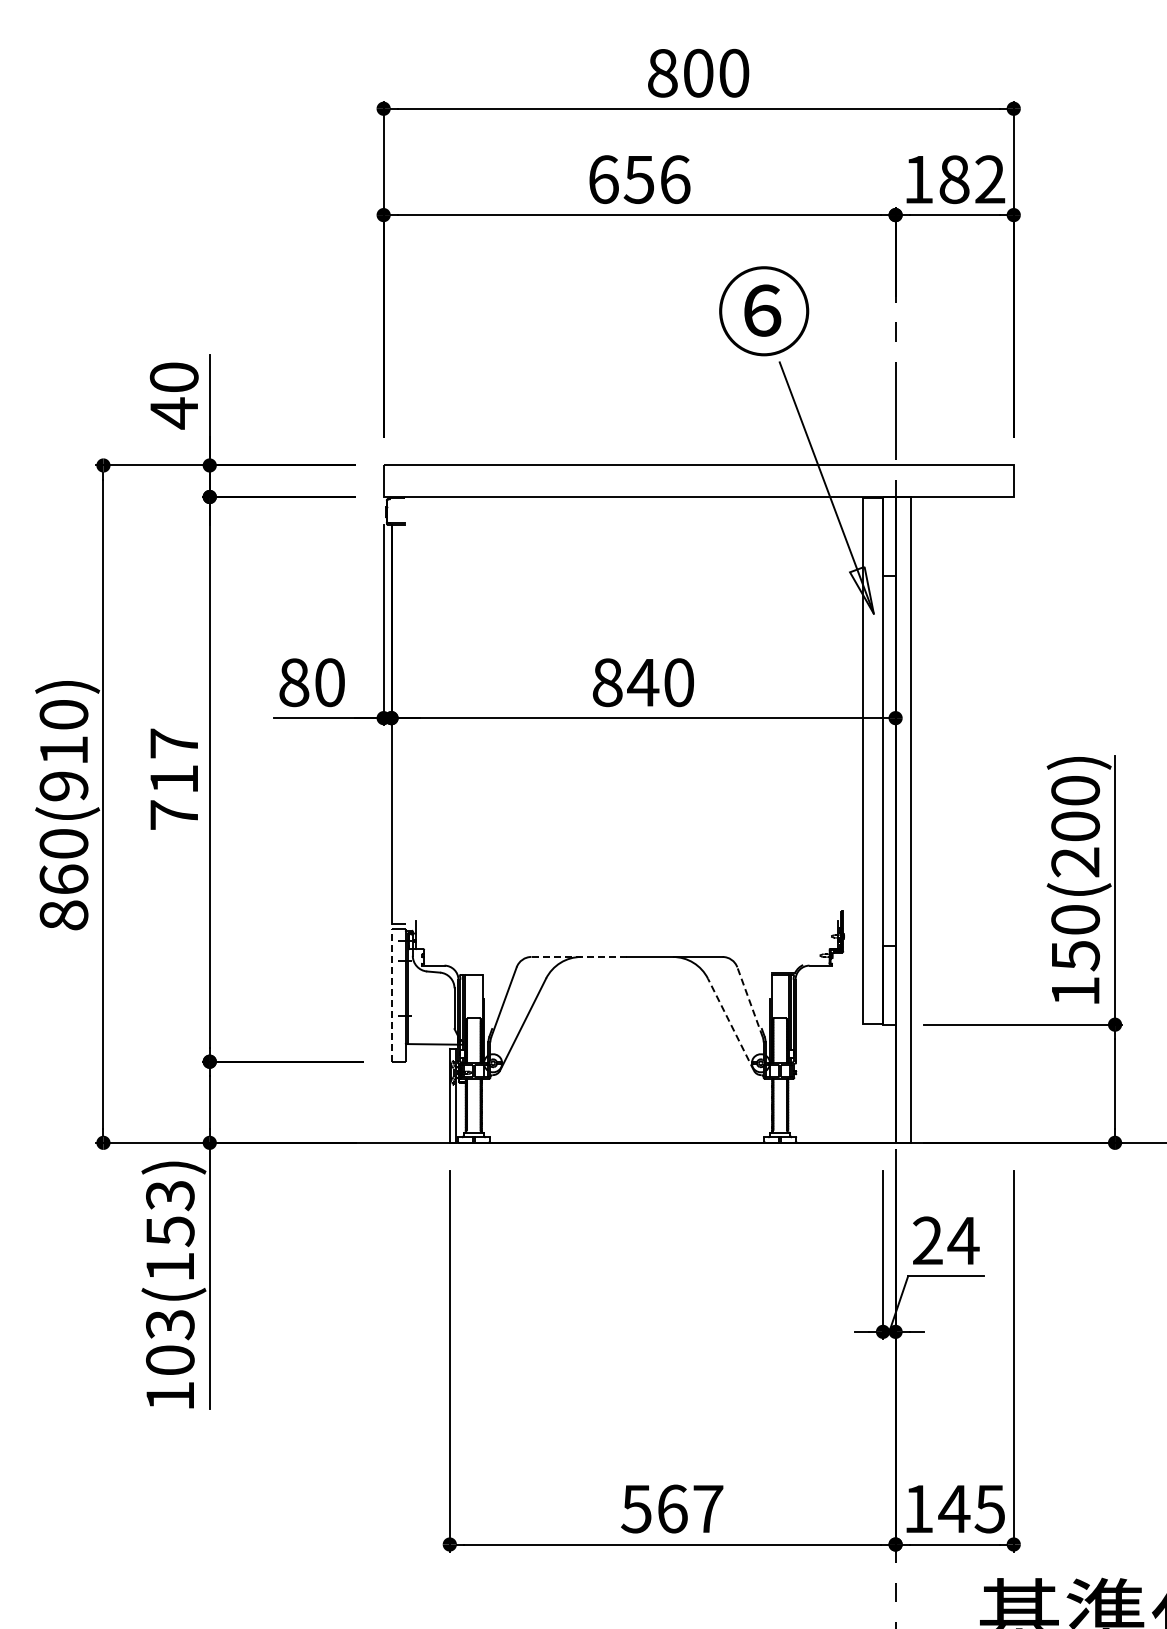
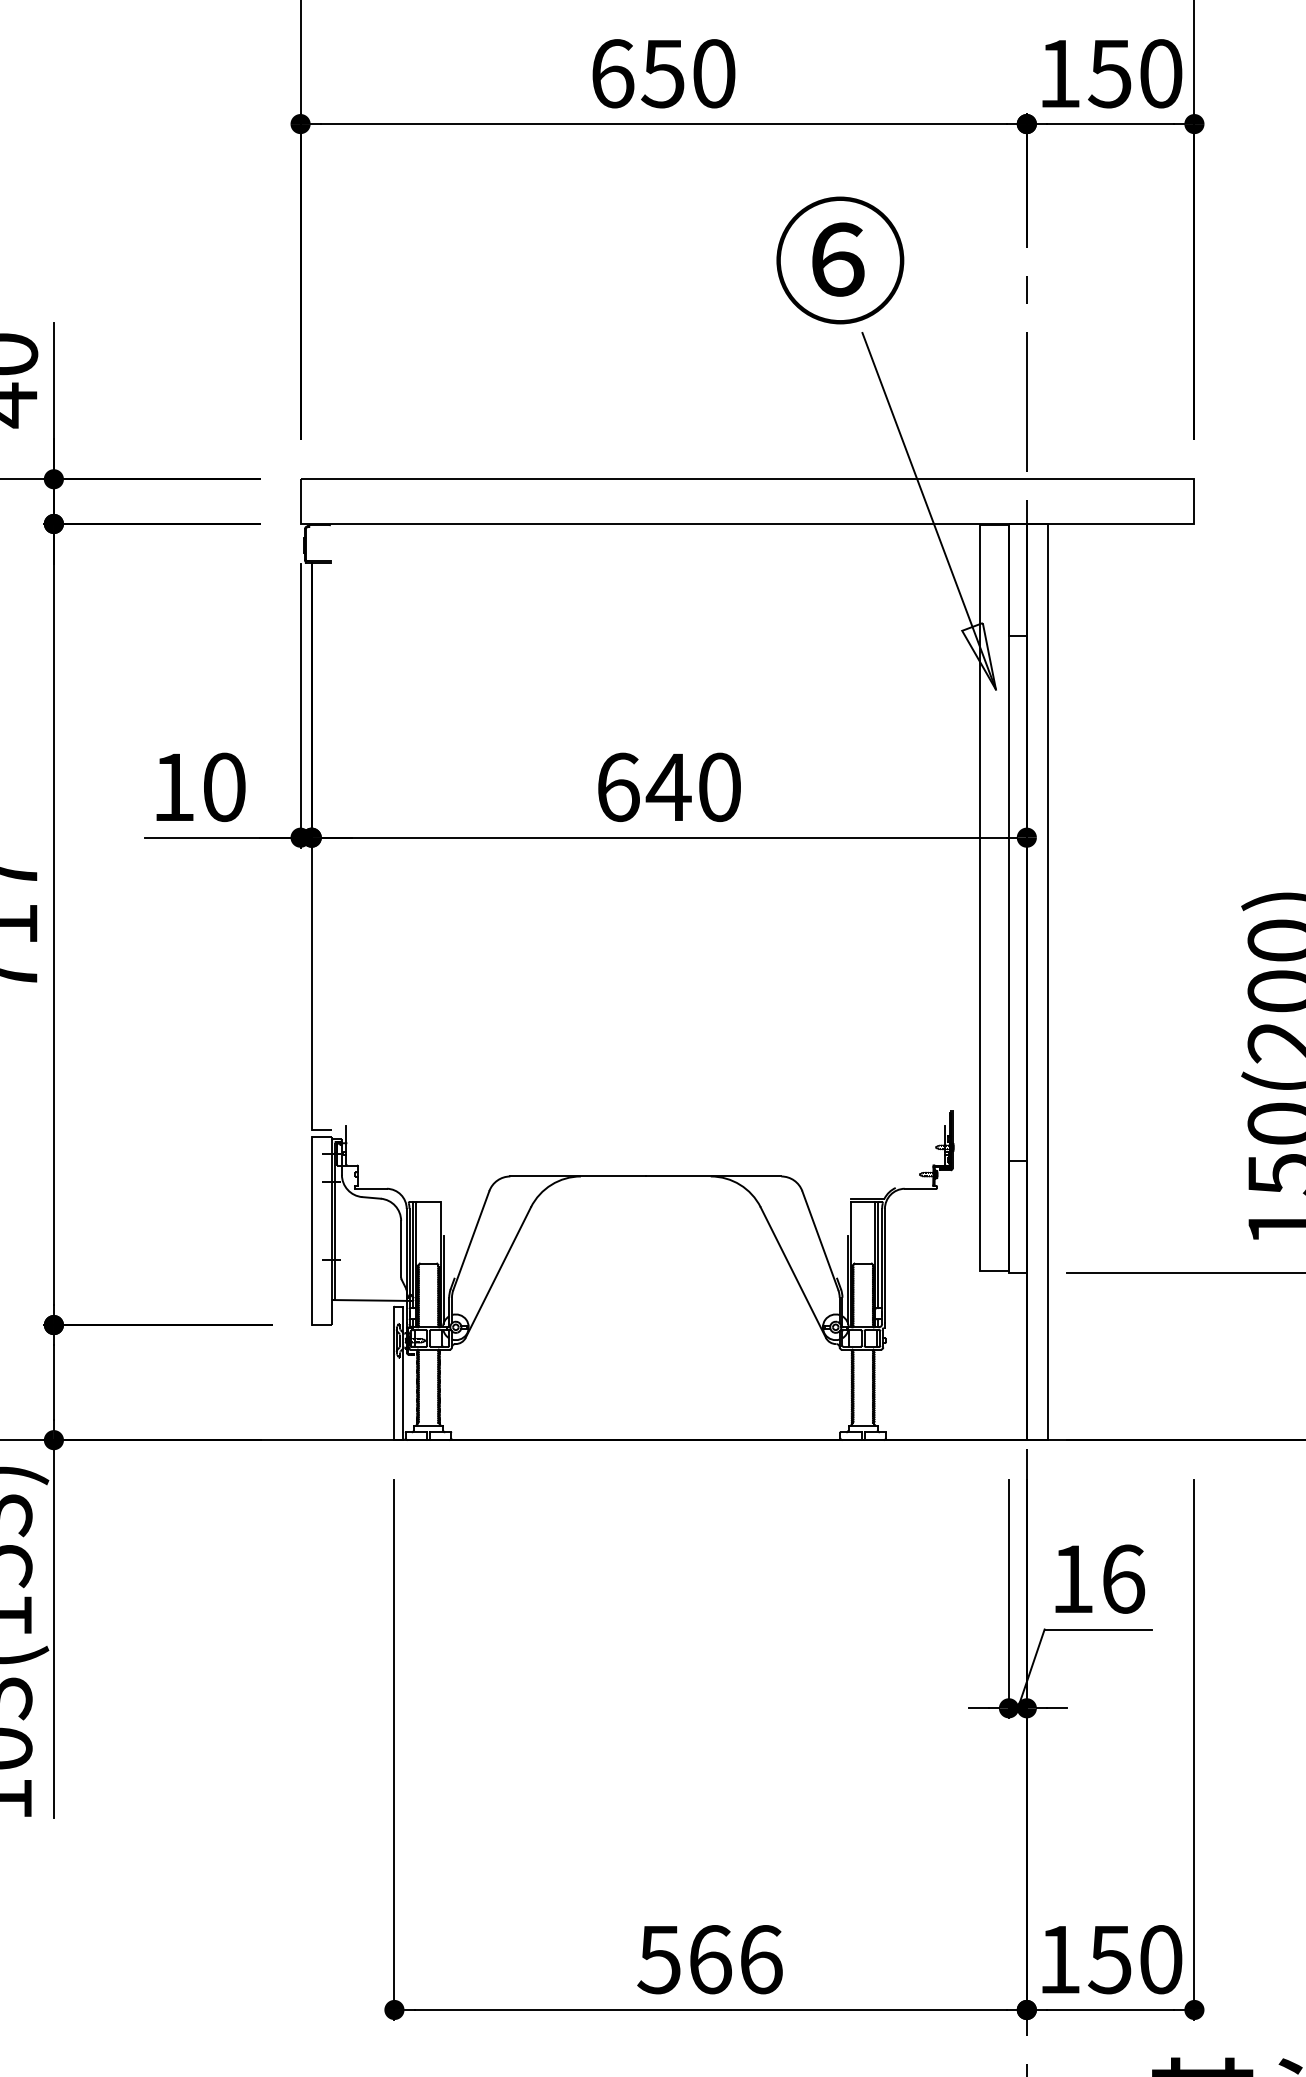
text: (675, 179) -> (714, 73), 656 -> 650
text: (971, 179) -> (1134, 73), 182 -> 150
text: (294, 682) -> (174, 787), 80 -> 10
text: (607, 682) -> (618, 787), 840 -> 640
line: (579, 956) -> (578, 1175), dashed -> solid
line: (391, 995) -> (311, 1231), dashed -> solid
line: (749, 1001) -> (819, 1239), dashed -> solid
line: (730, 1024) -> (792, 1272), dashed -> solid
text: (946, 1240) -> (1099, 1578), 24 -> 16
text: (708, 1508) -> (761, 1958), 567 -> 566
text: (971, 1508) -> (1134, 1958), 145 -> 150

